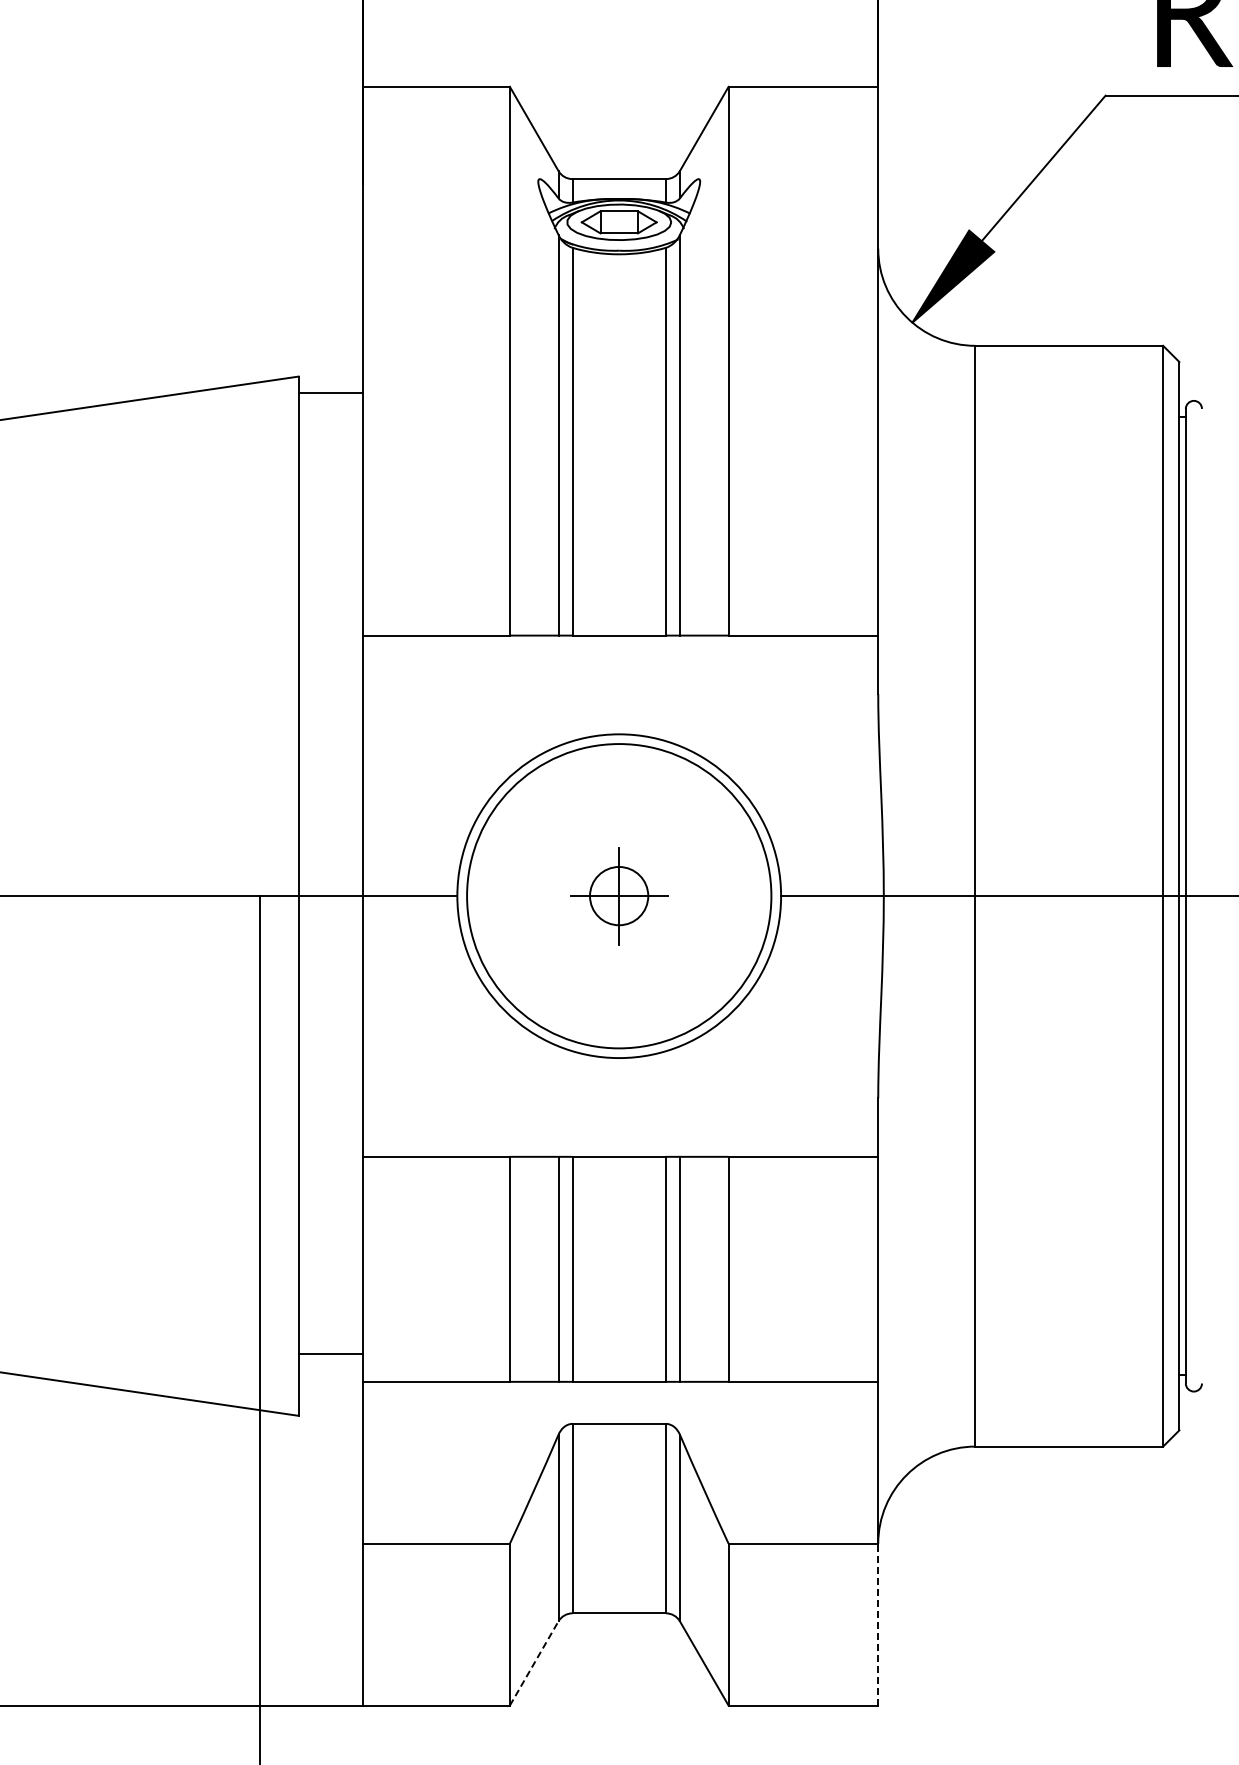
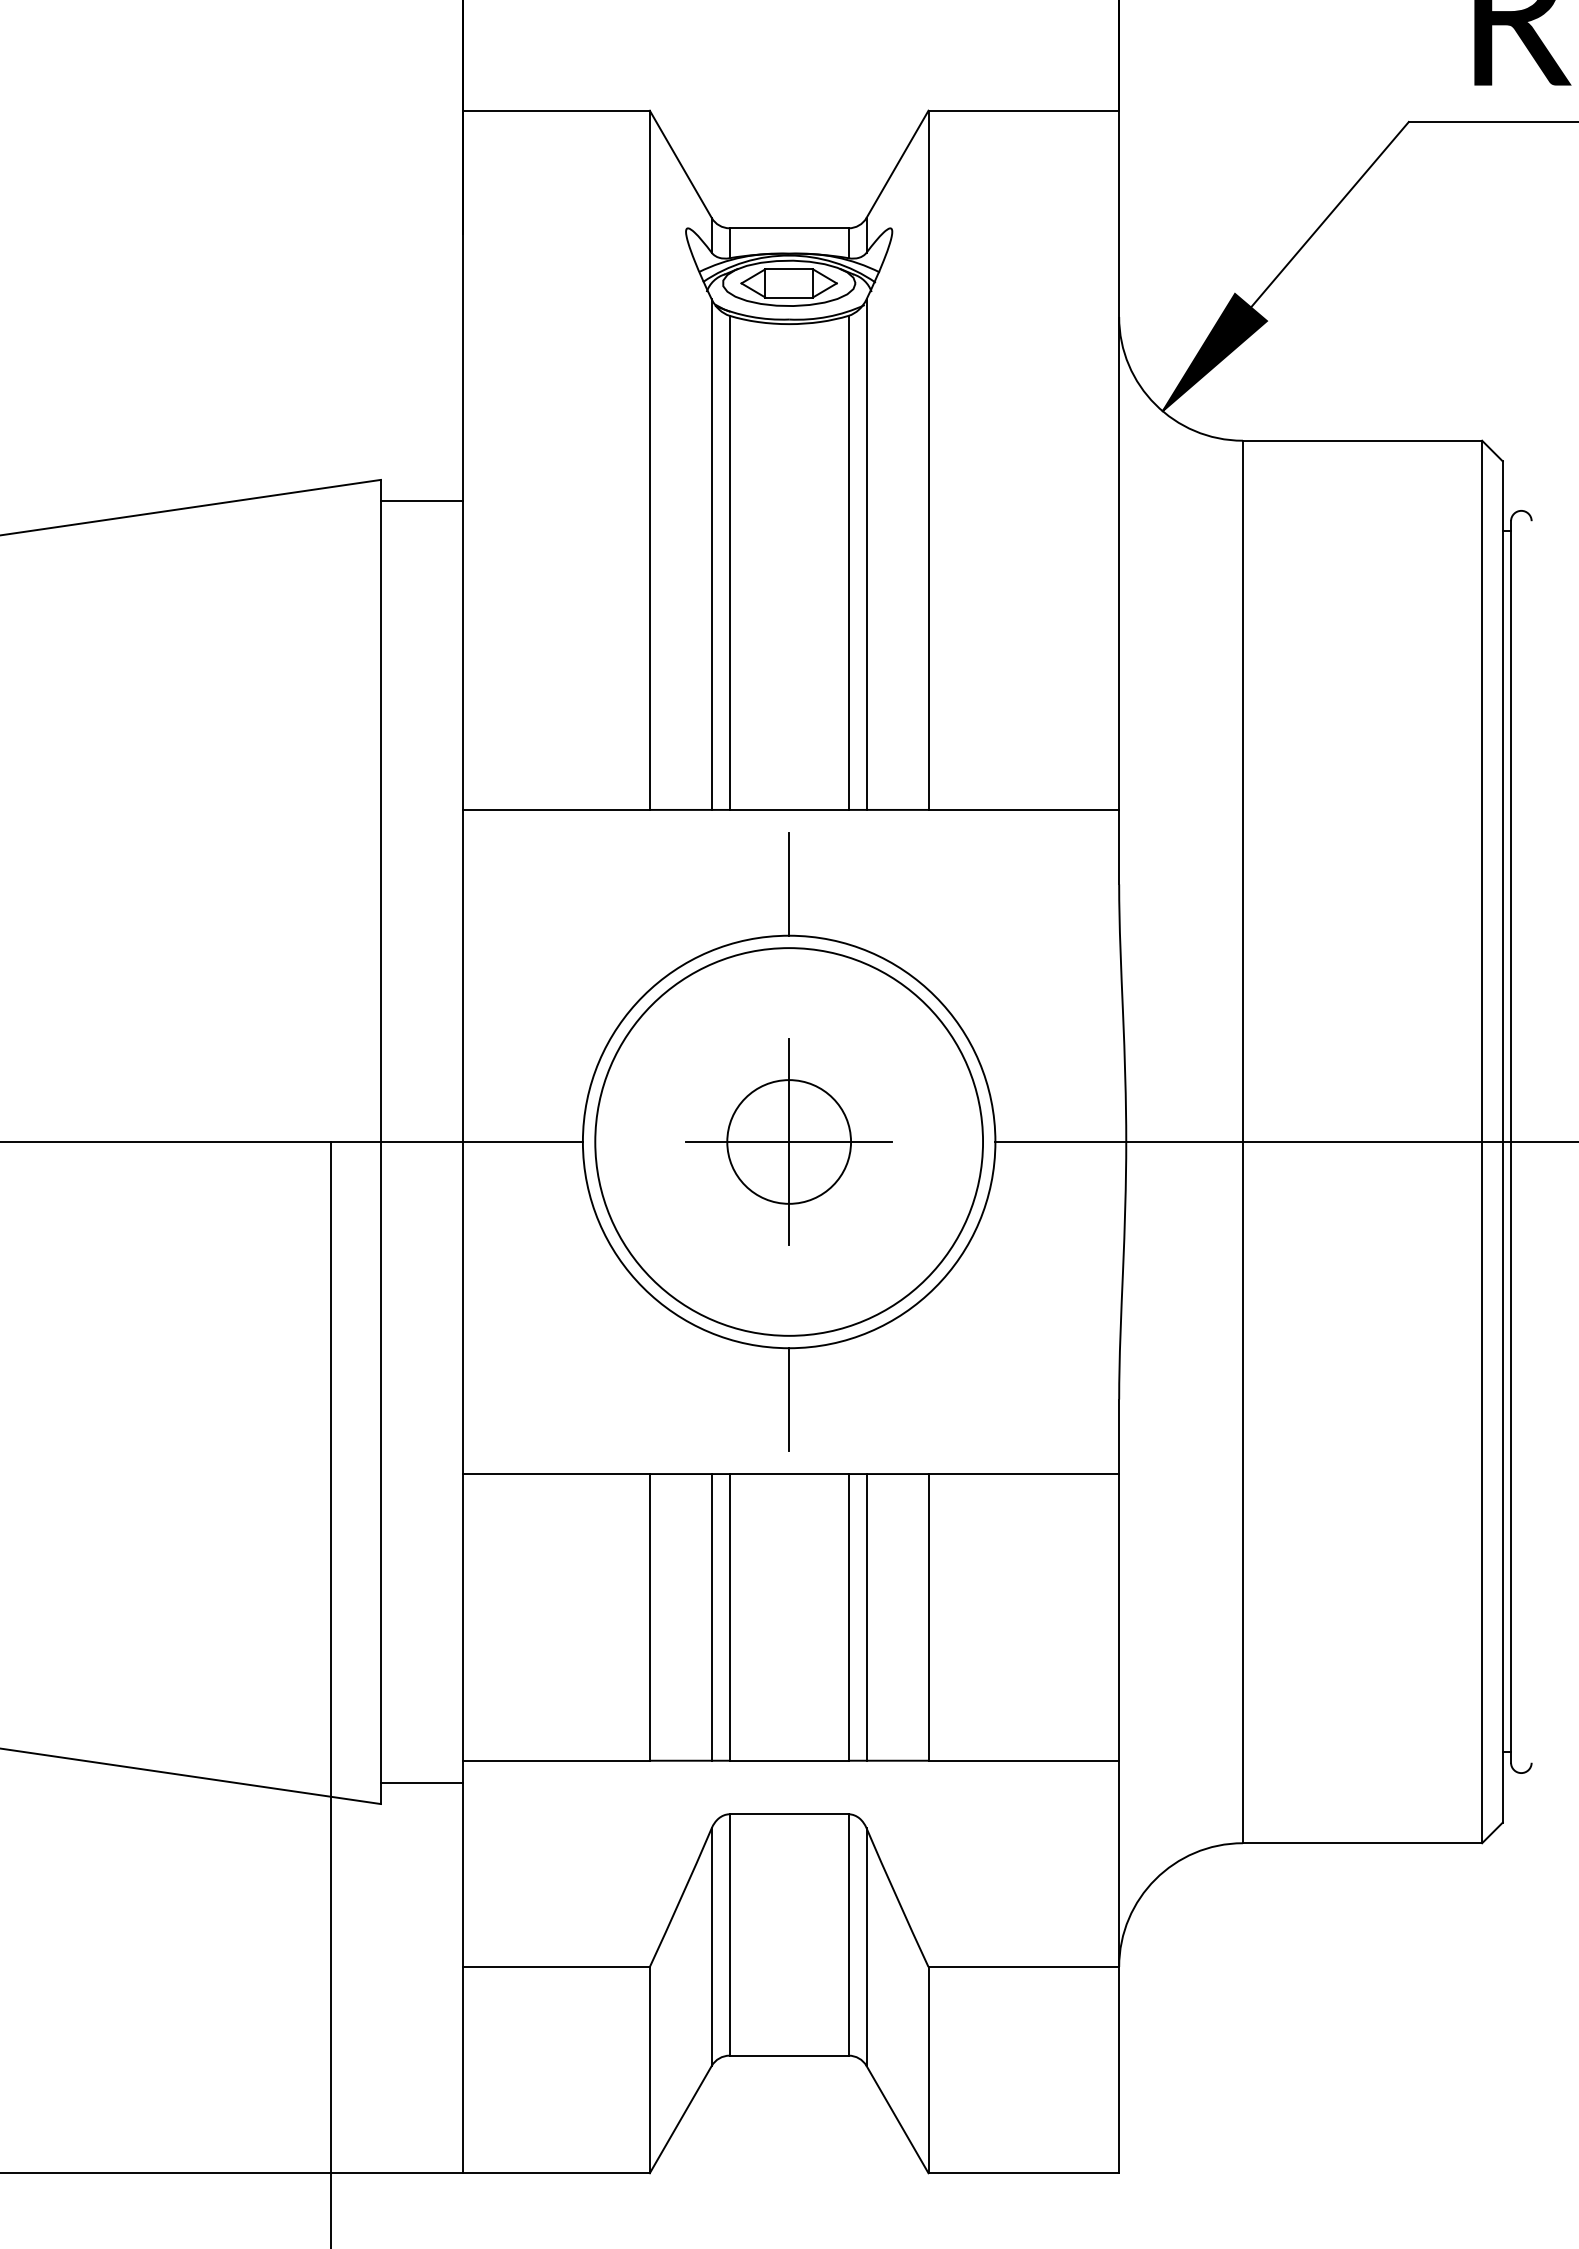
line: (619, 693) -> (789, 883), added
part: (618, 895) -> (788, 1141), size x1.67
line: (619, 1098) -> (789, 1399), added
line: (330, 1353) -> (421, 1783), moved
line: (878, 1624) -> (1119, 2069), dashed -> solid
line: (534, 1663) -> (681, 2119), dashed -> solid

